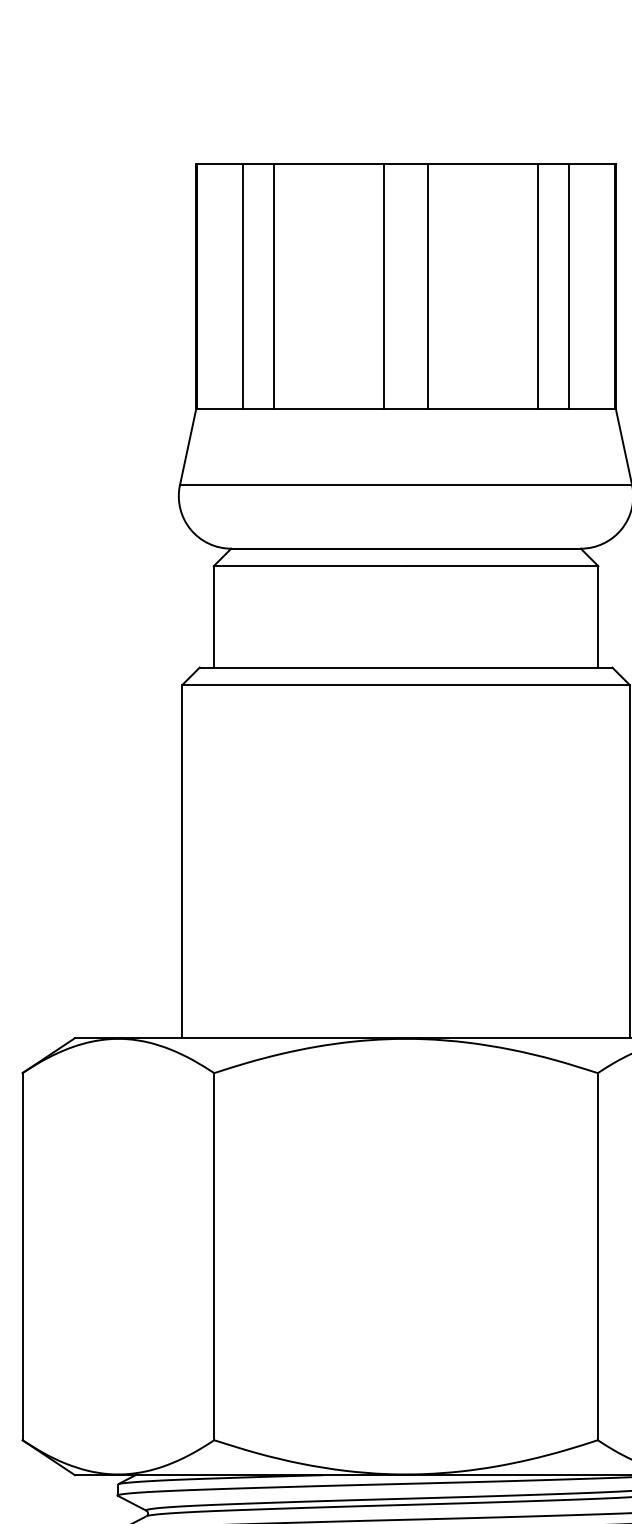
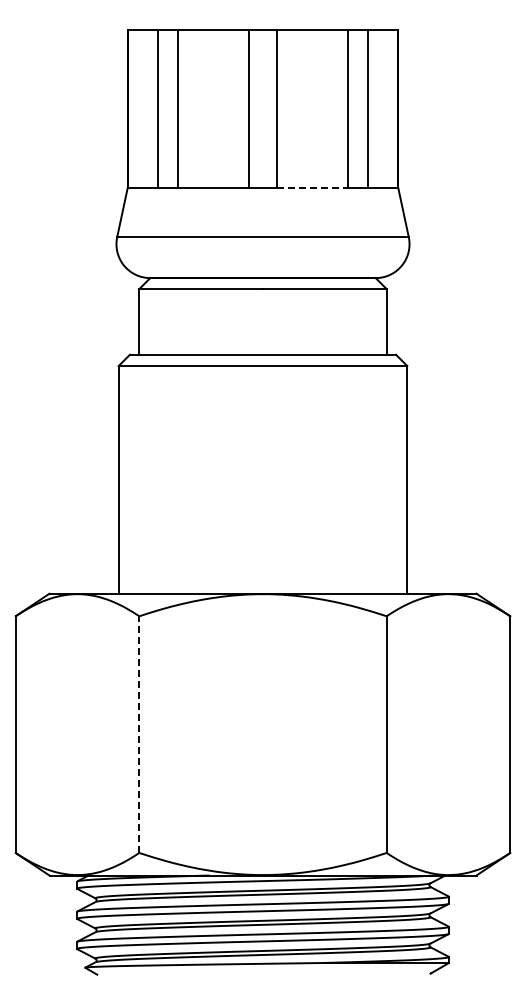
line: (482, 408) -> (312, 187), solid -> dashed
line: (214, 1256) -> (139, 734), solid -> dashed

